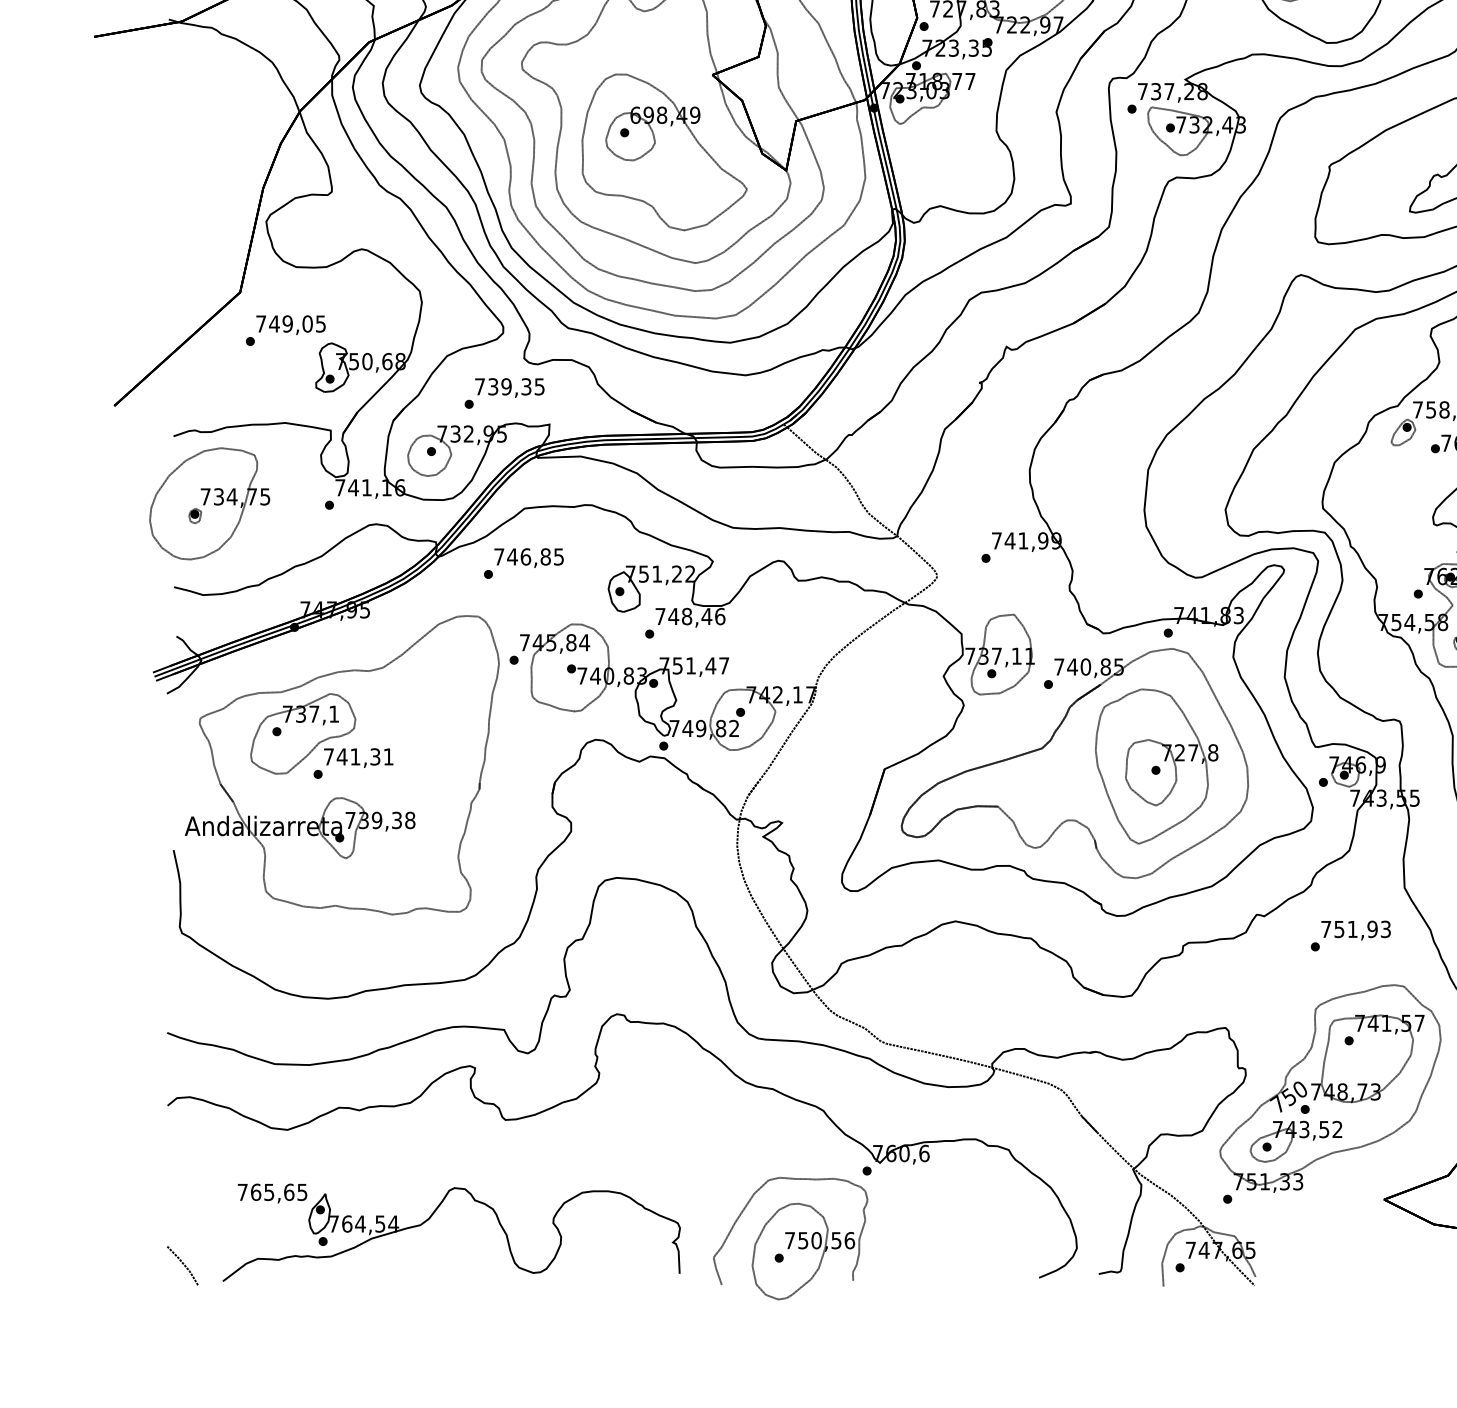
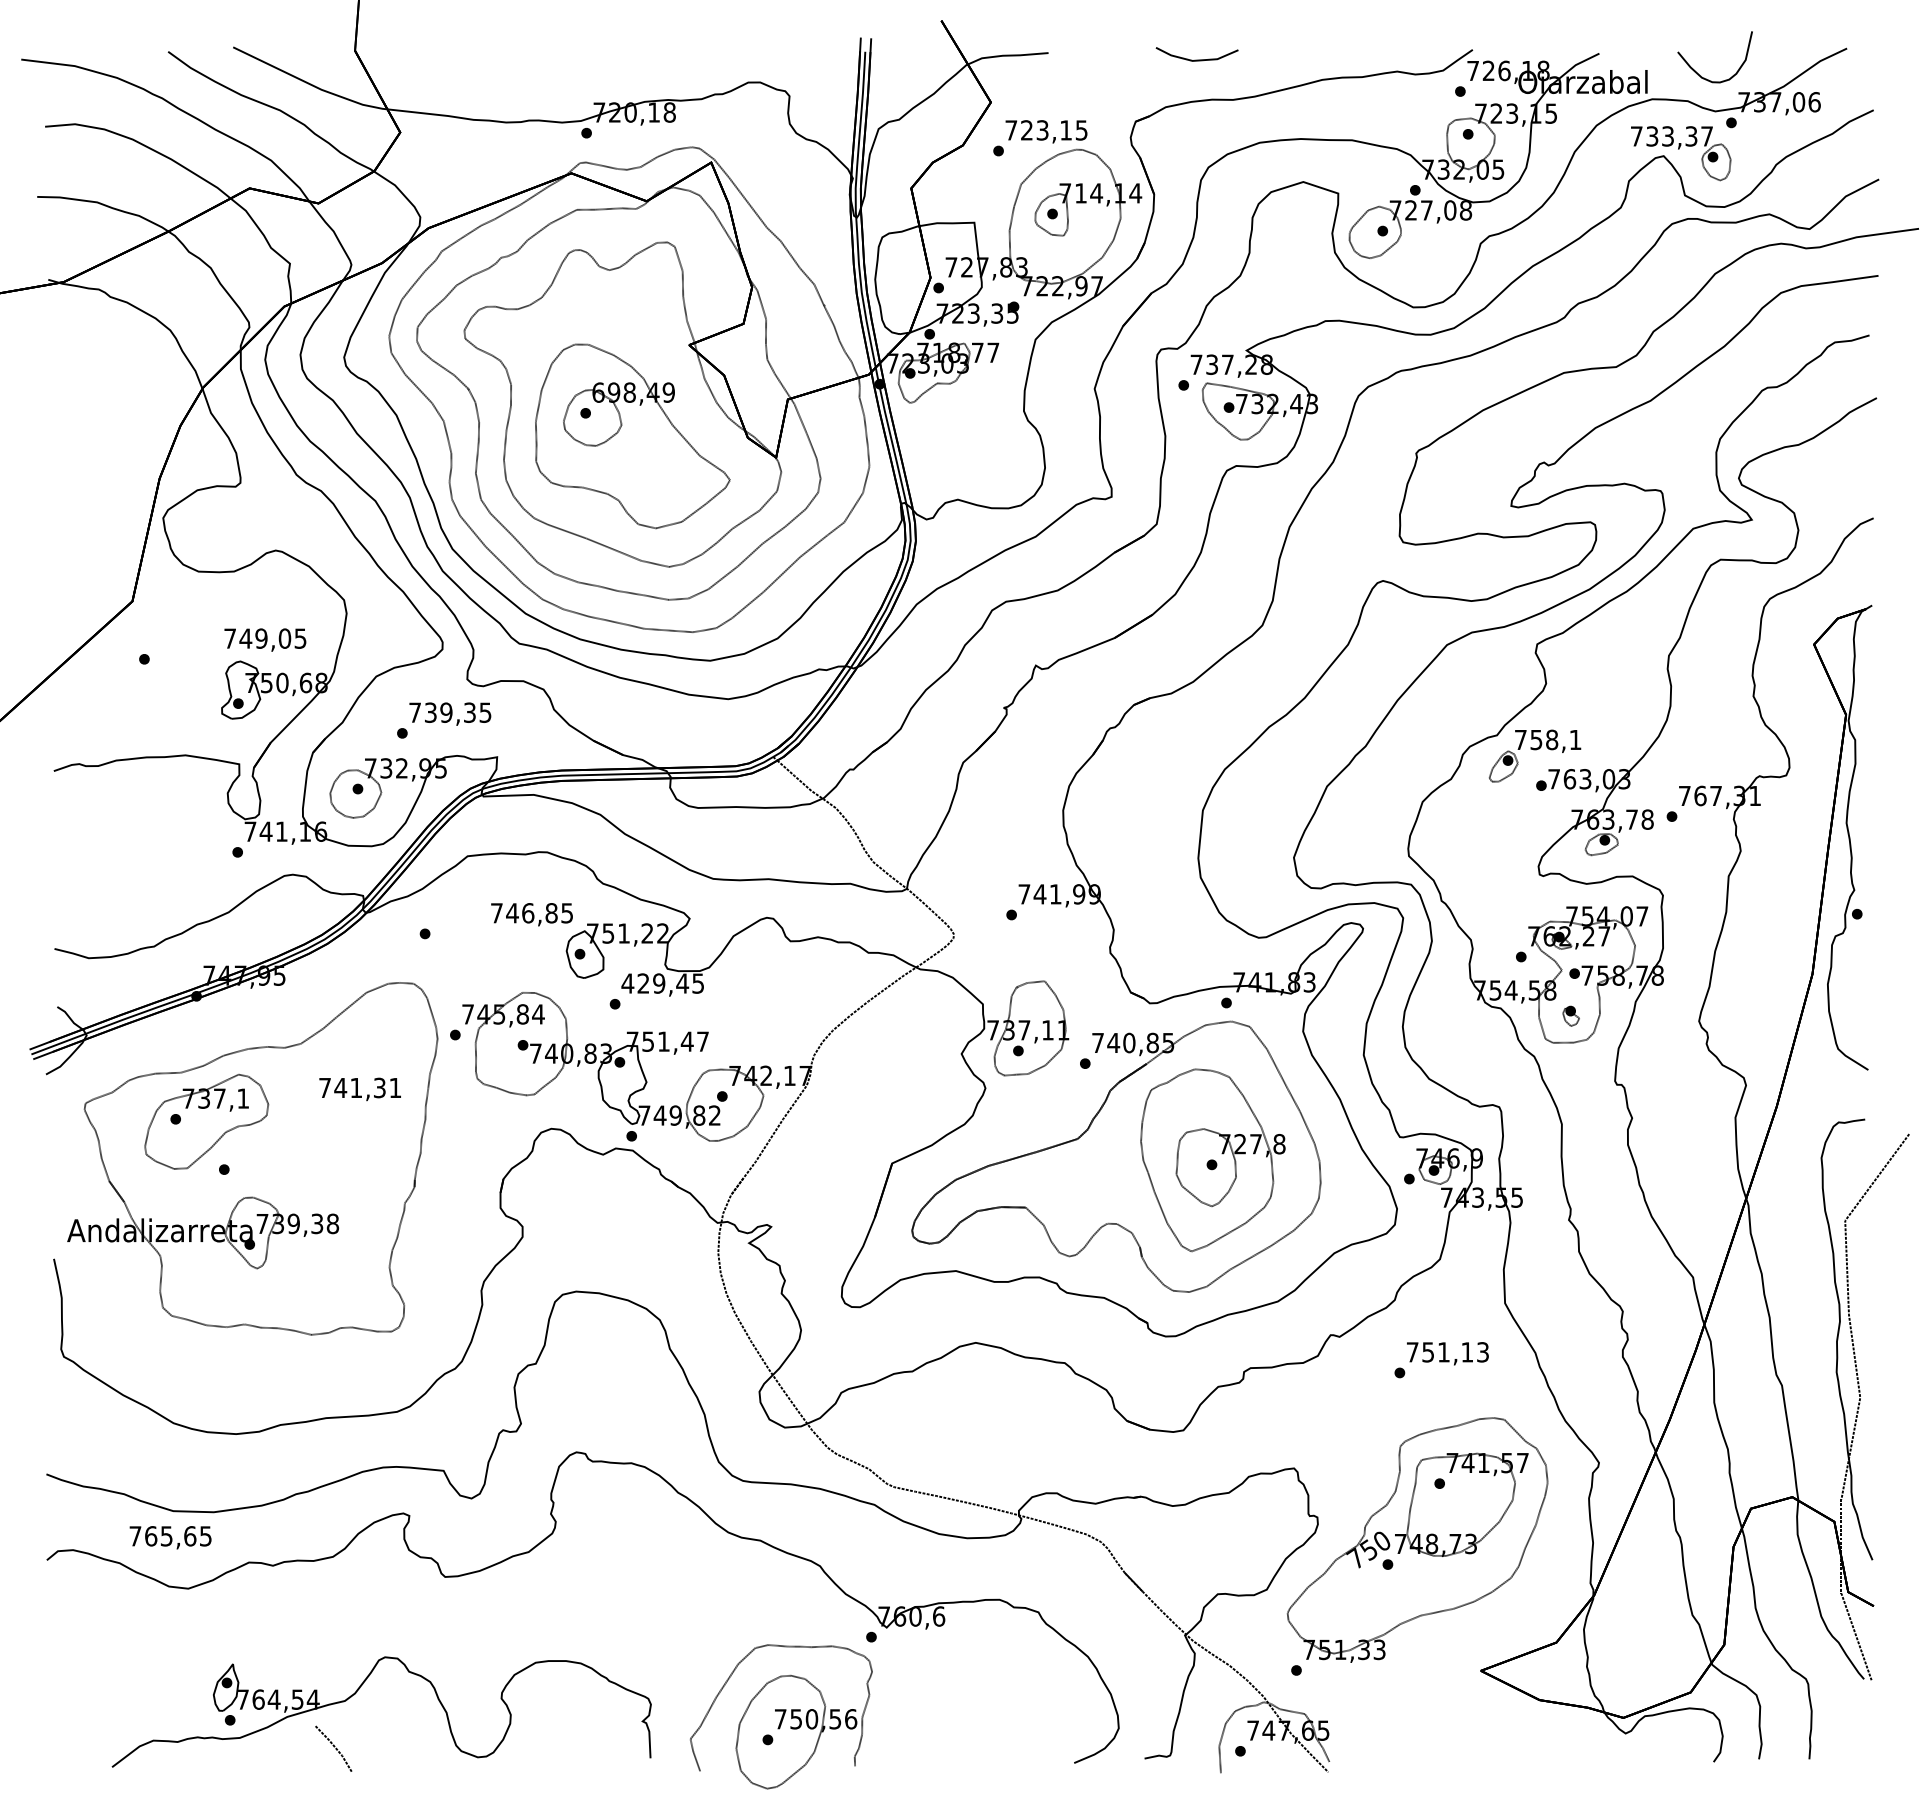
text: (291, 324) -> (265, 639), moved
part: (209, 503) -> (96, 850), removed
text: (528, 557) -> (531, 914), moved
text: (689, 616) -> (662, 983), 748,46 -> 429,45
text: (358, 758) -> (359, 1089), moved
text: (1372, 929) -> (1467, 1352), 751,93 -> 751,13
part: (1295, 1141) -> (1376, 1602), removed
text: (272, 1193) -> (170, 1537), moved
line: (183, 1264) -> (334, 1747), moved

